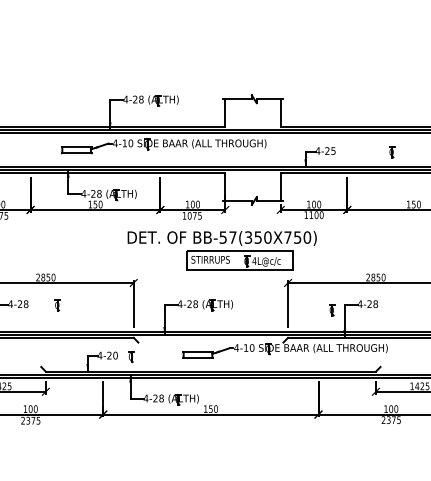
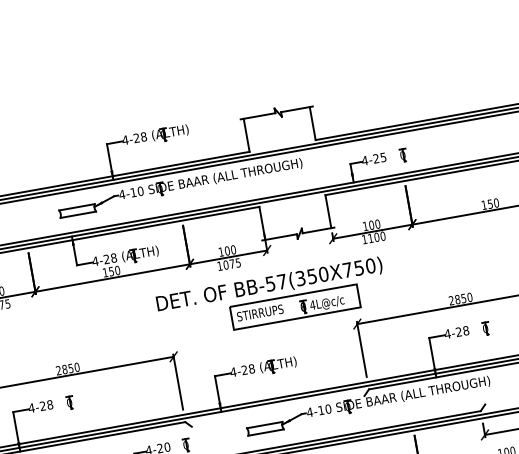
part: (392, 152) -> (404, 155), moved
part: (57, 305) -> (69, 402), moved
part: (332, 310) -> (486, 328), moved

